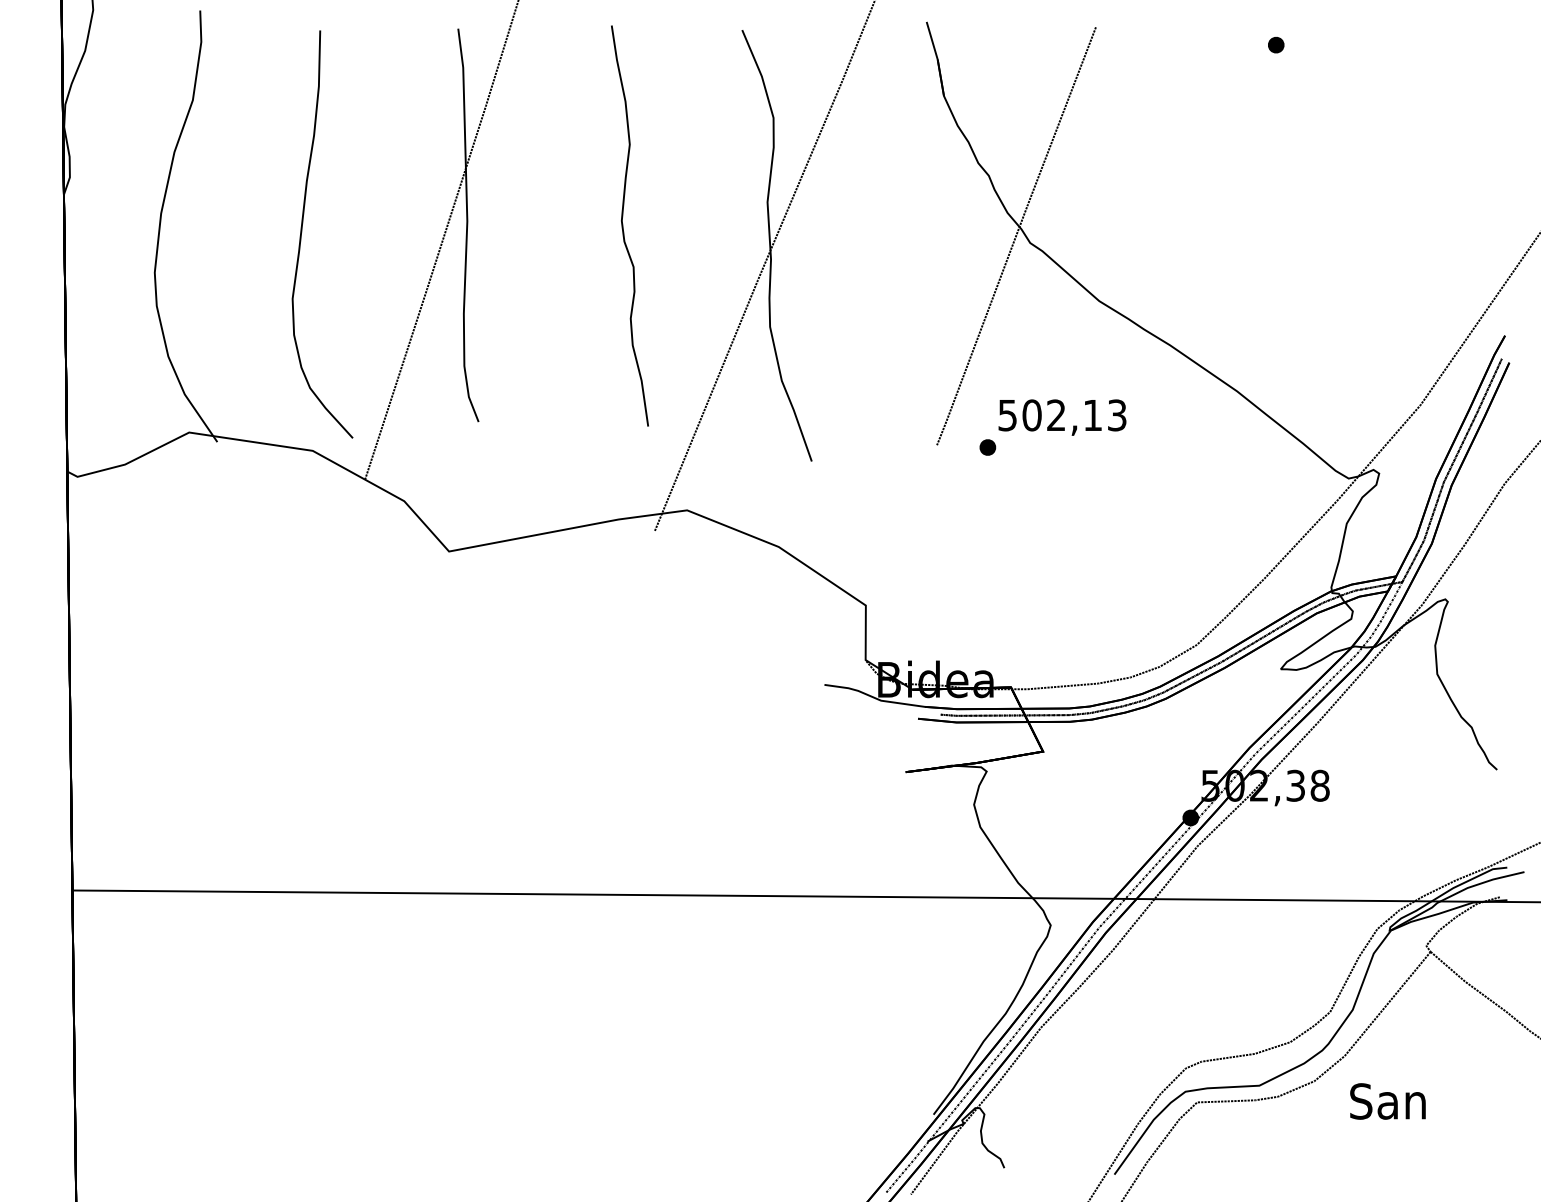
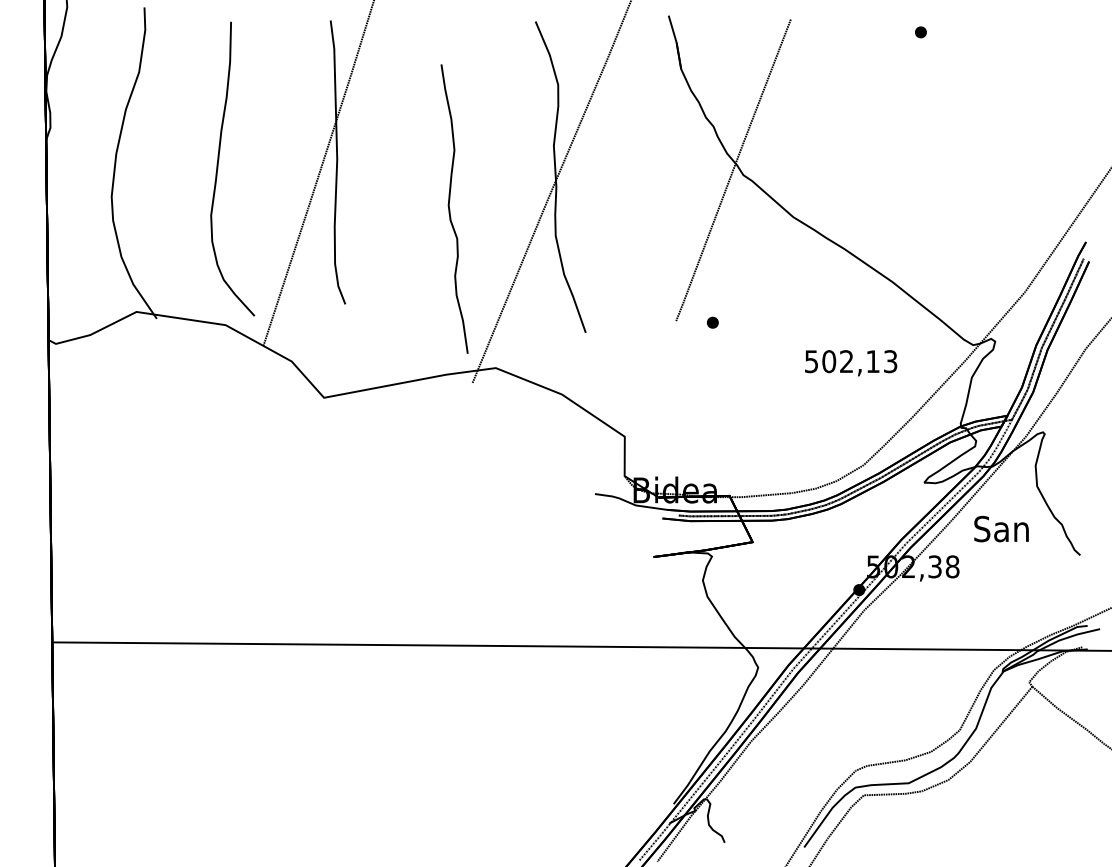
part: (629, 225) -> (454, 208), moved
text: (1062, 417) -> (851, 363), moved
text: (1387, 1101) -> (1001, 529), moved

